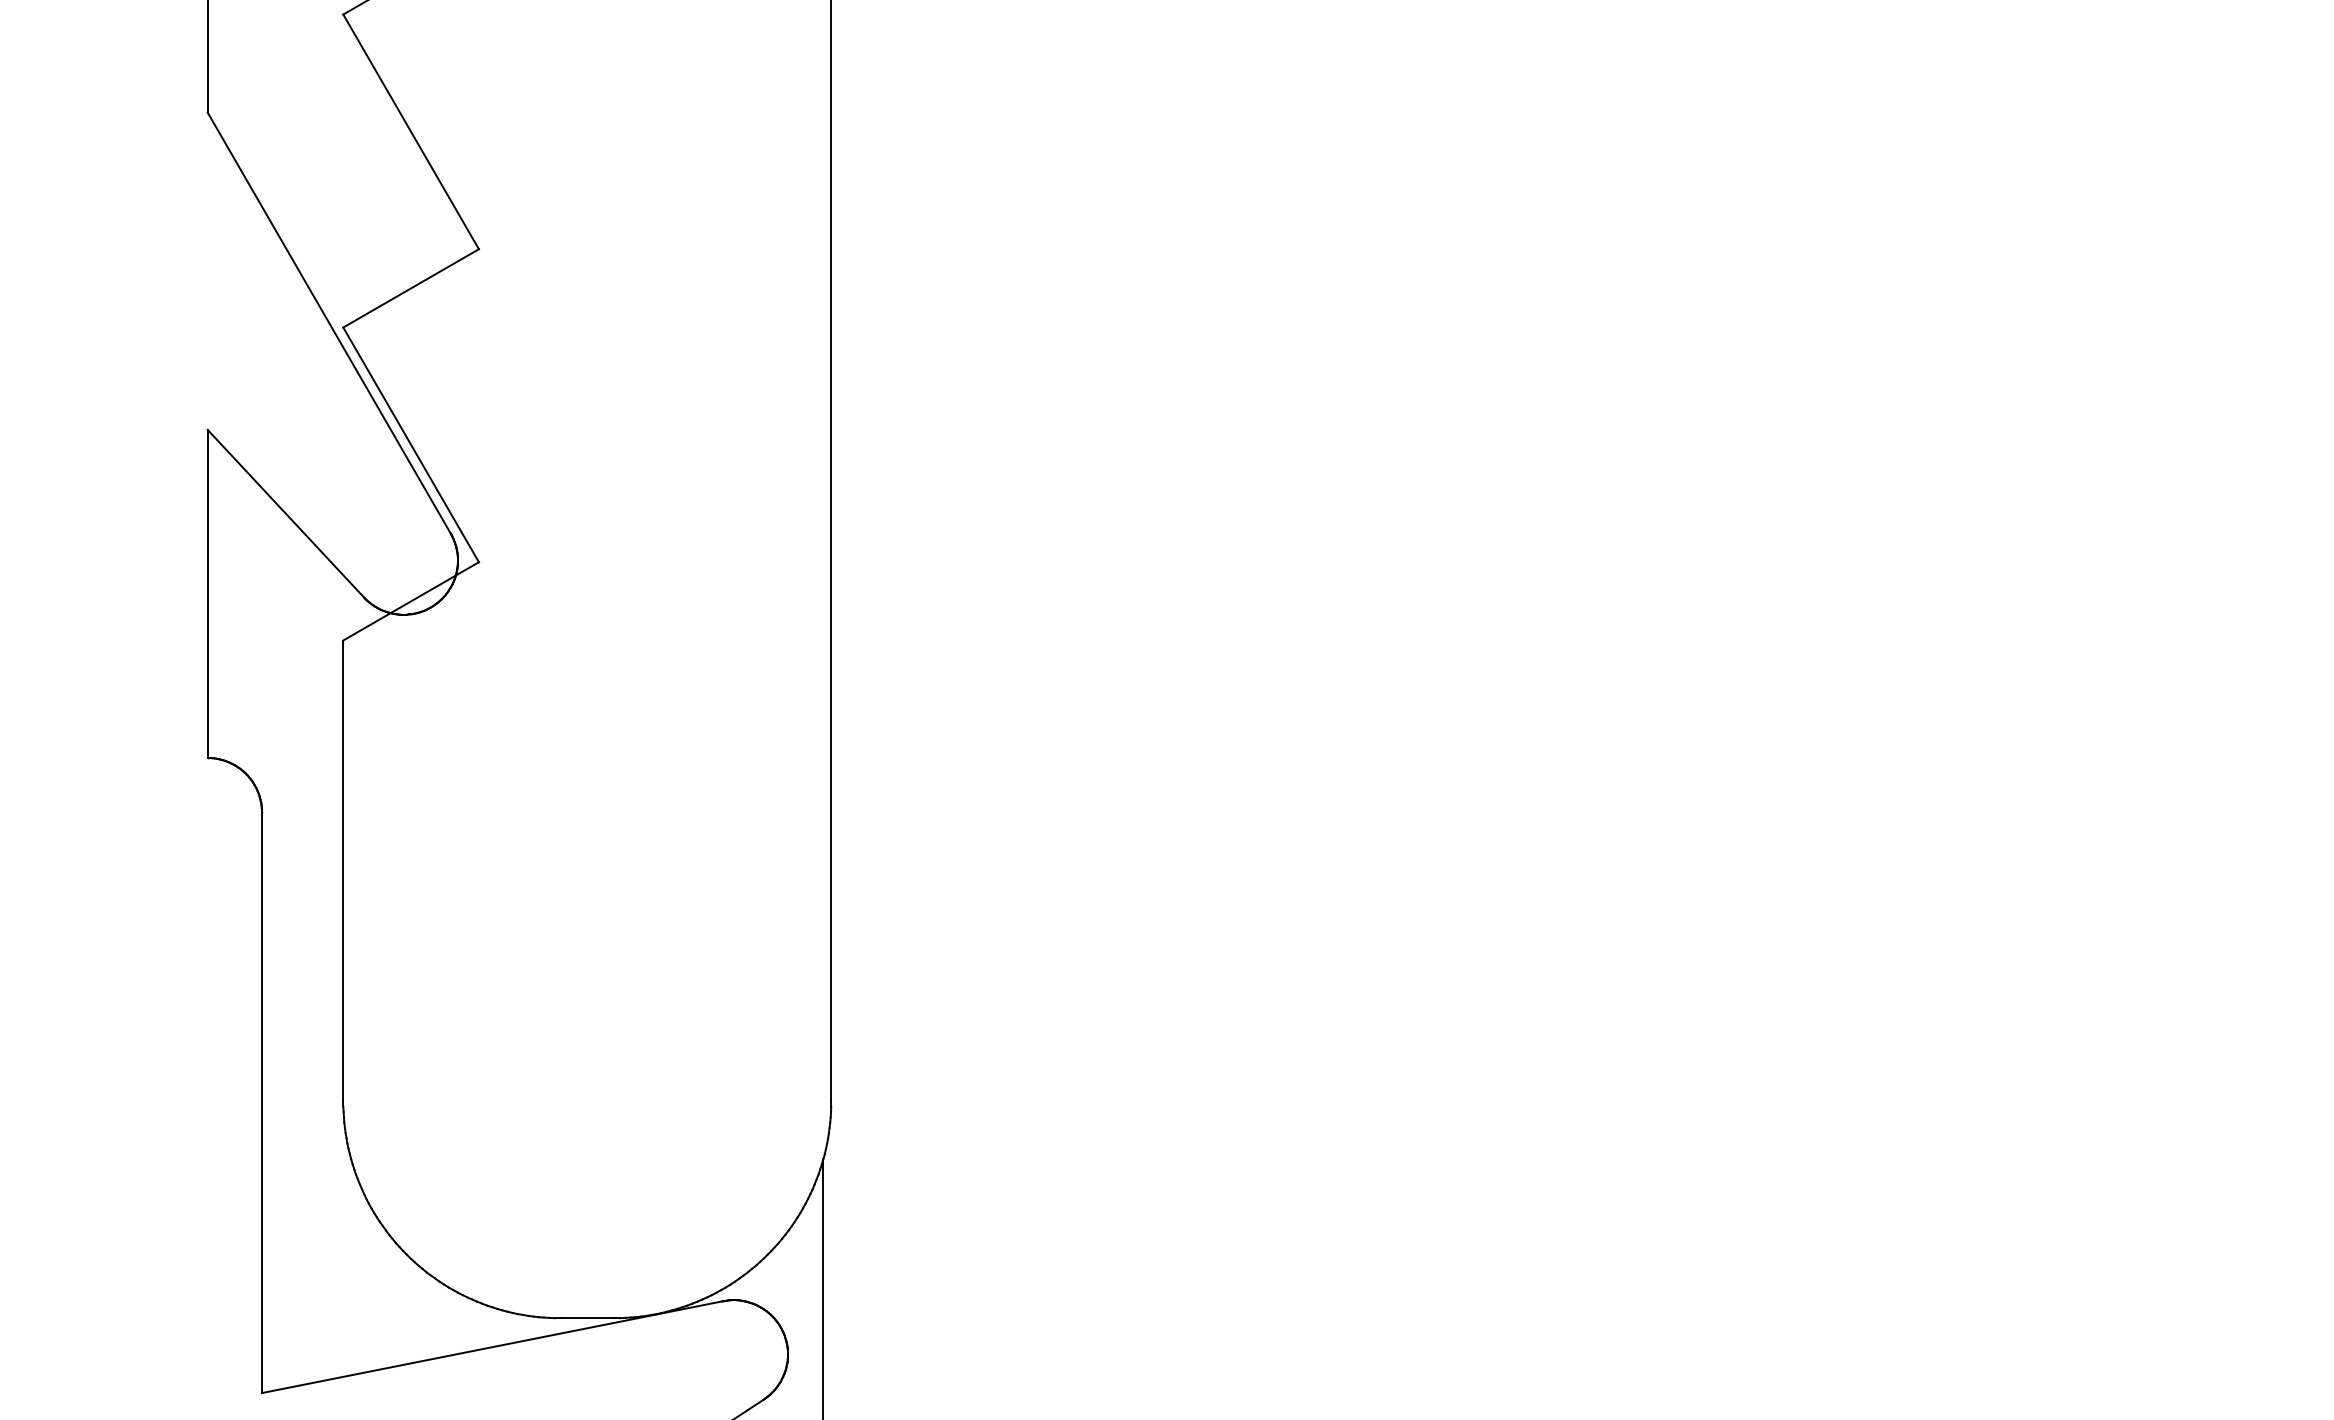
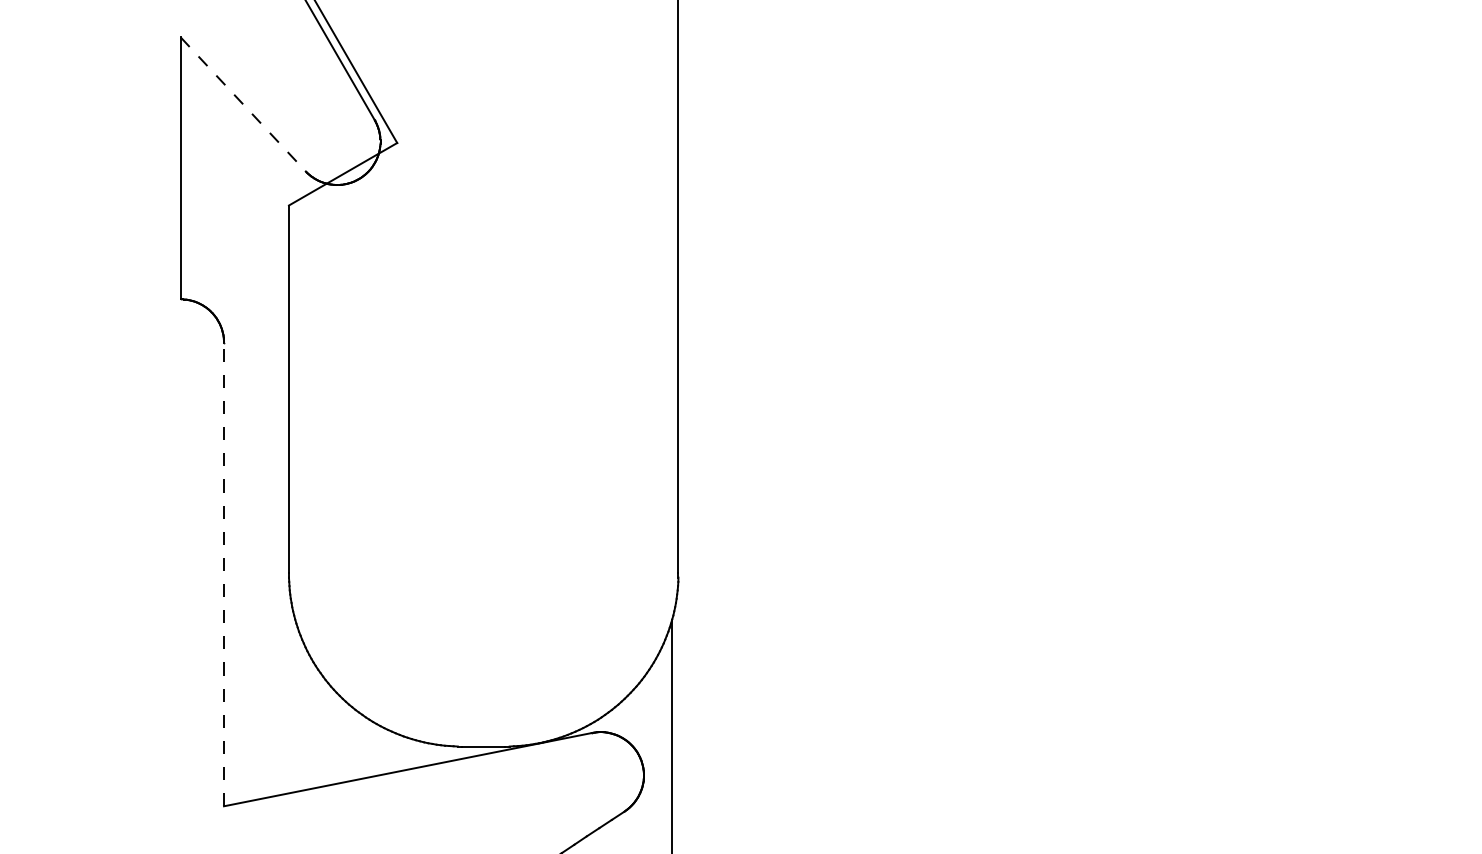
line: (286, 513) -> (243, 104), solid -> dashed
line: (261, 1102) -> (223, 574), solid -> dashed

